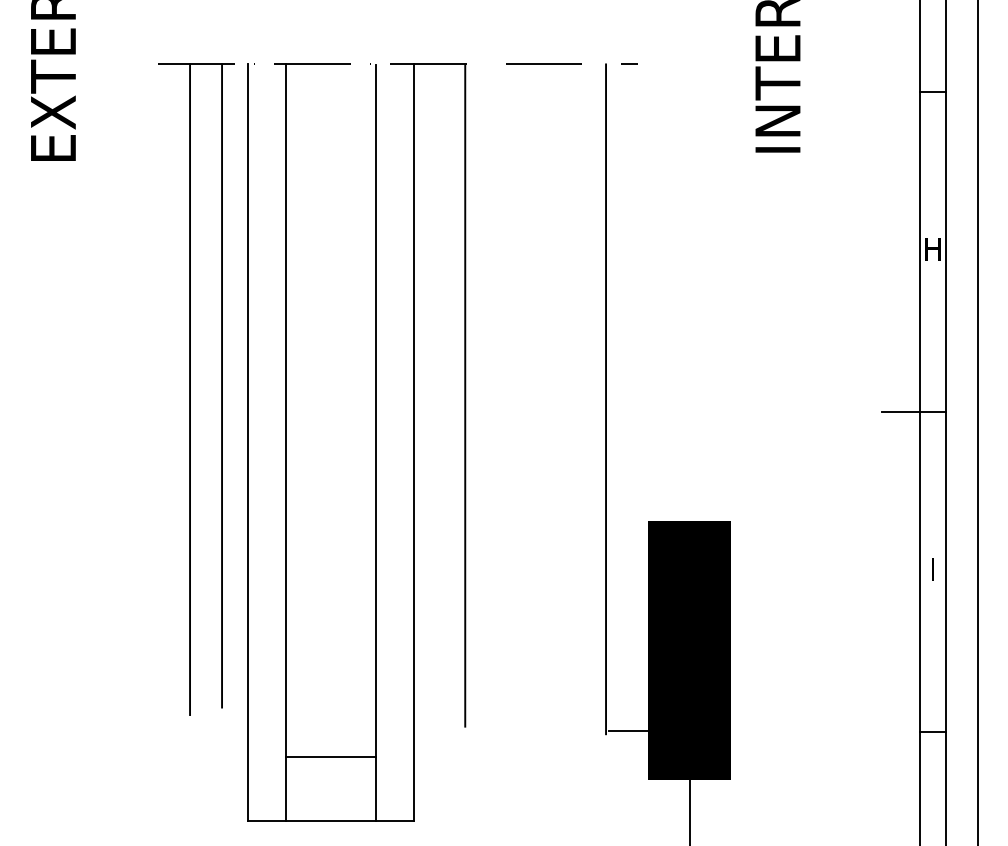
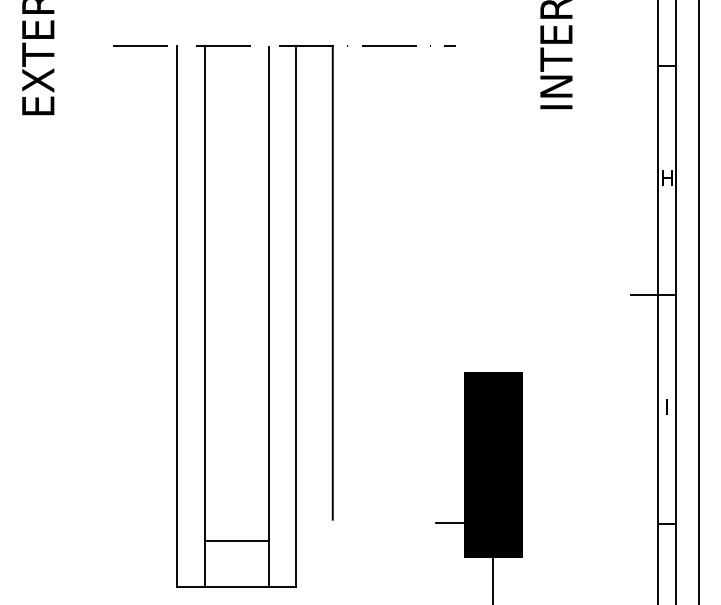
line: (222, 385) -> (159, 275), removed
line: (190, 389) -> (136, 278), removed
line: (606, 399) -> (433, 285), removed

